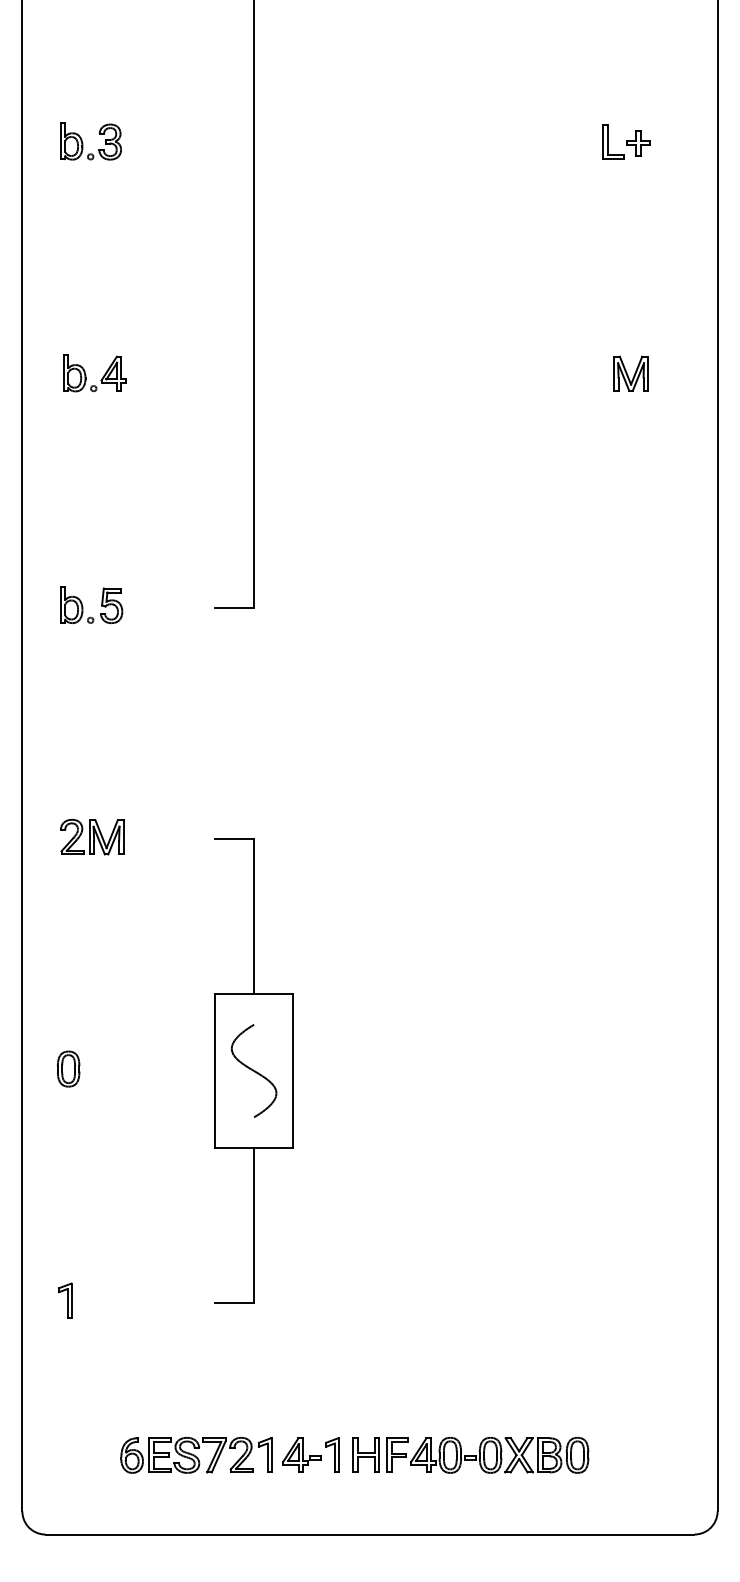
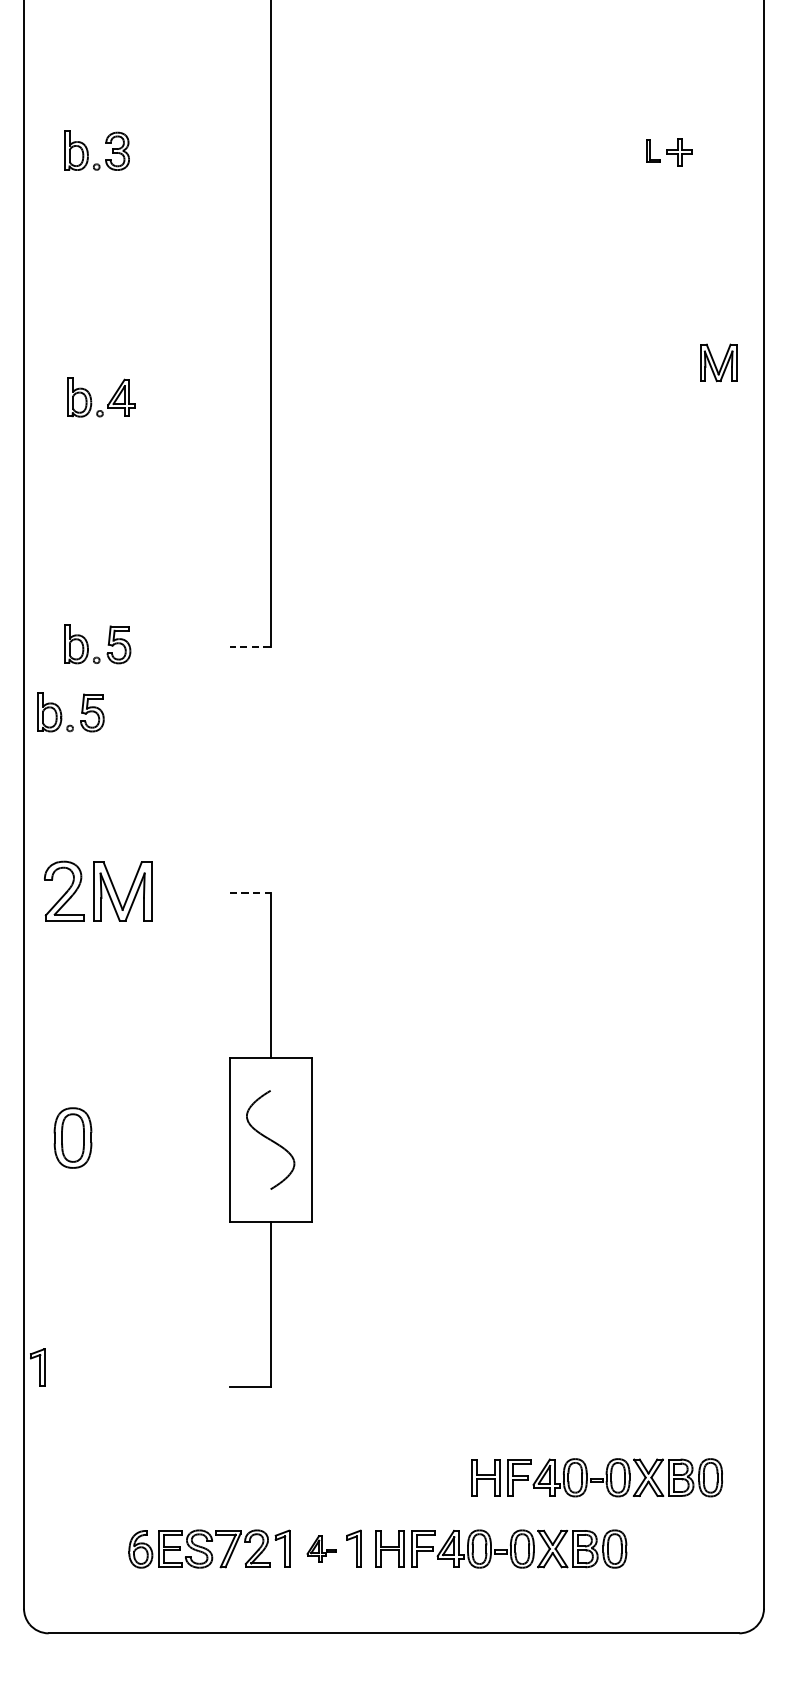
part: (613, 141) -> (653, 150), size x0.6
part: (630, 373) -> (718, 362), moved
line: (234, 607) -> (249, 646), solid -> dashed
part: (58, 670) -> (62, 713), added
part: (92, 836) -> (98, 890), size x1.6
line: (235, 839) -> (250, 893), solid -> dashed
part: (68, 1068) -> (73, 1137), size x1.6
part: (65, 1300) -> (37, 1367), moved
part: (560, 1388) -> (596, 1477), added
part: (301, 1454) -> (321, 1548), size x0.7

